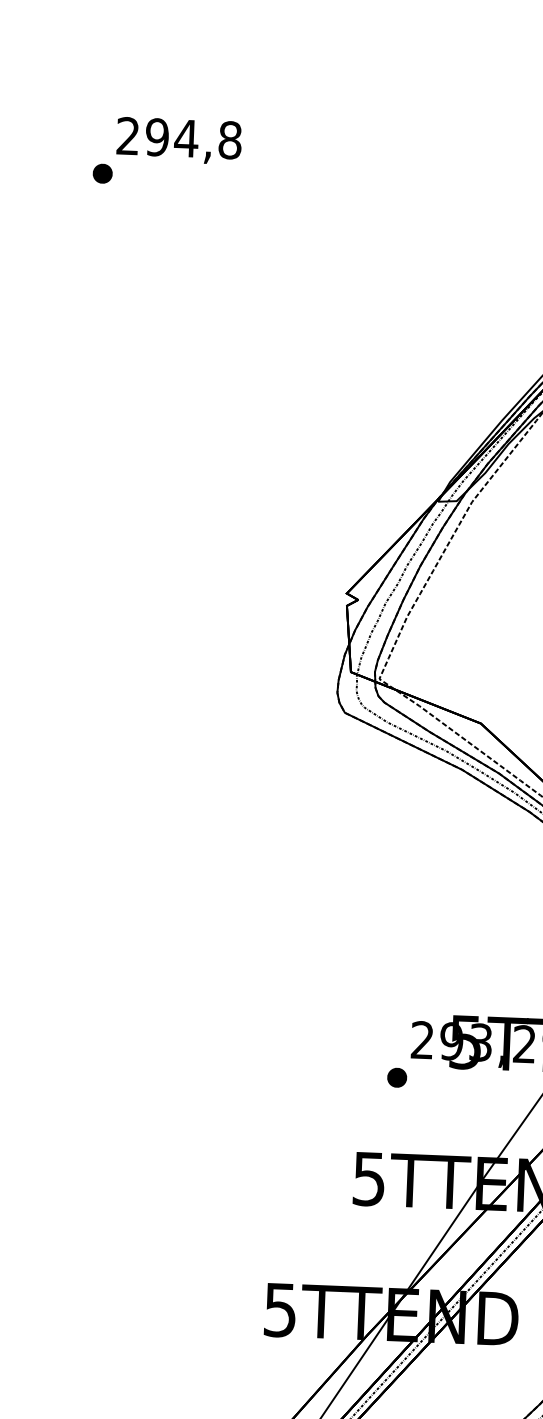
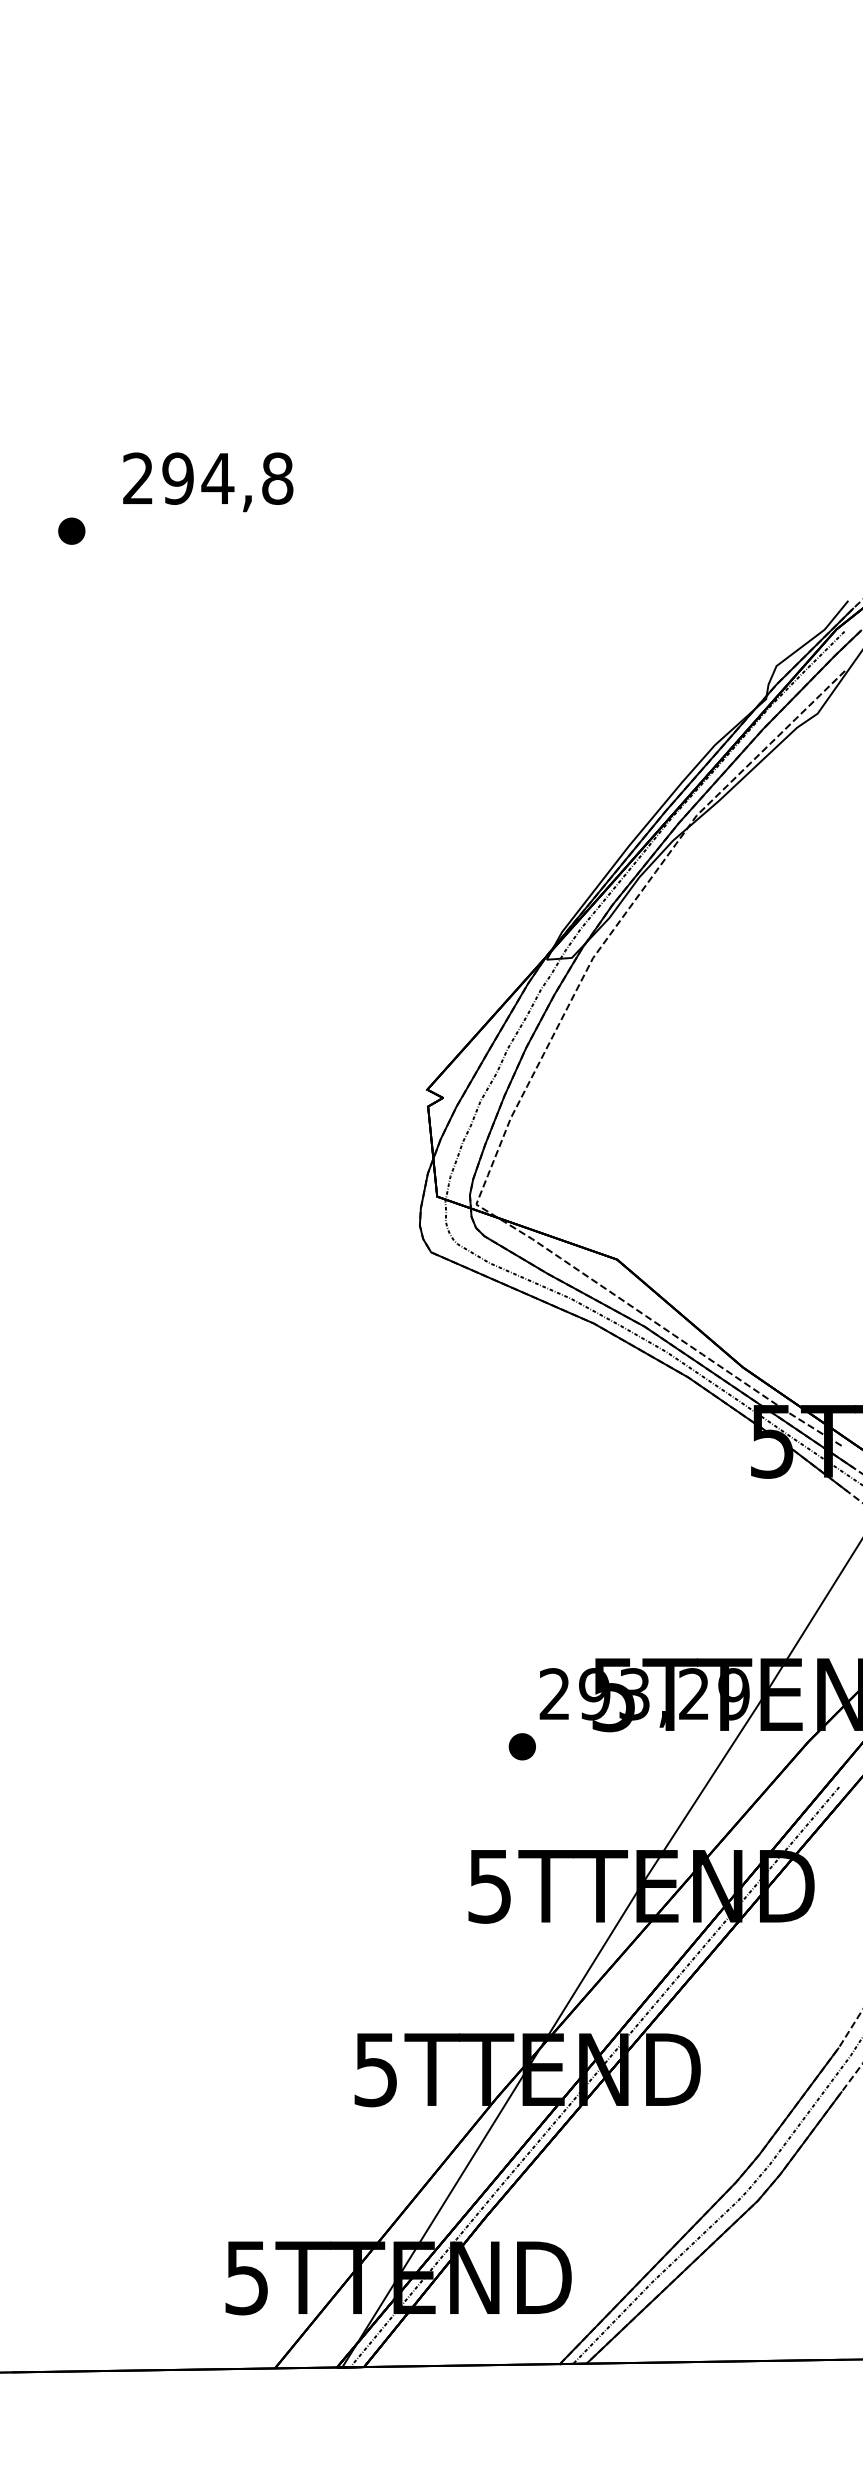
text: (179, 141) -> (208, 482), moved

